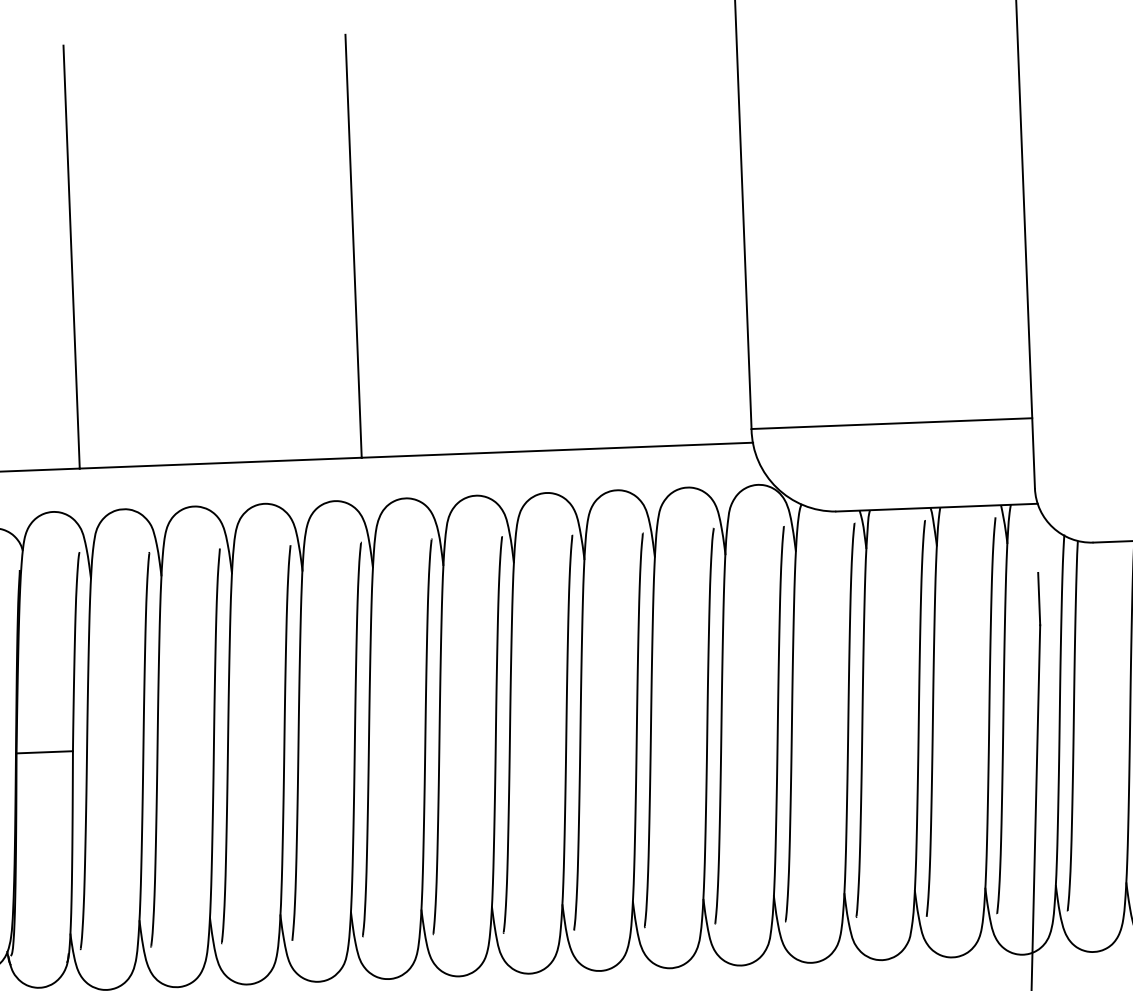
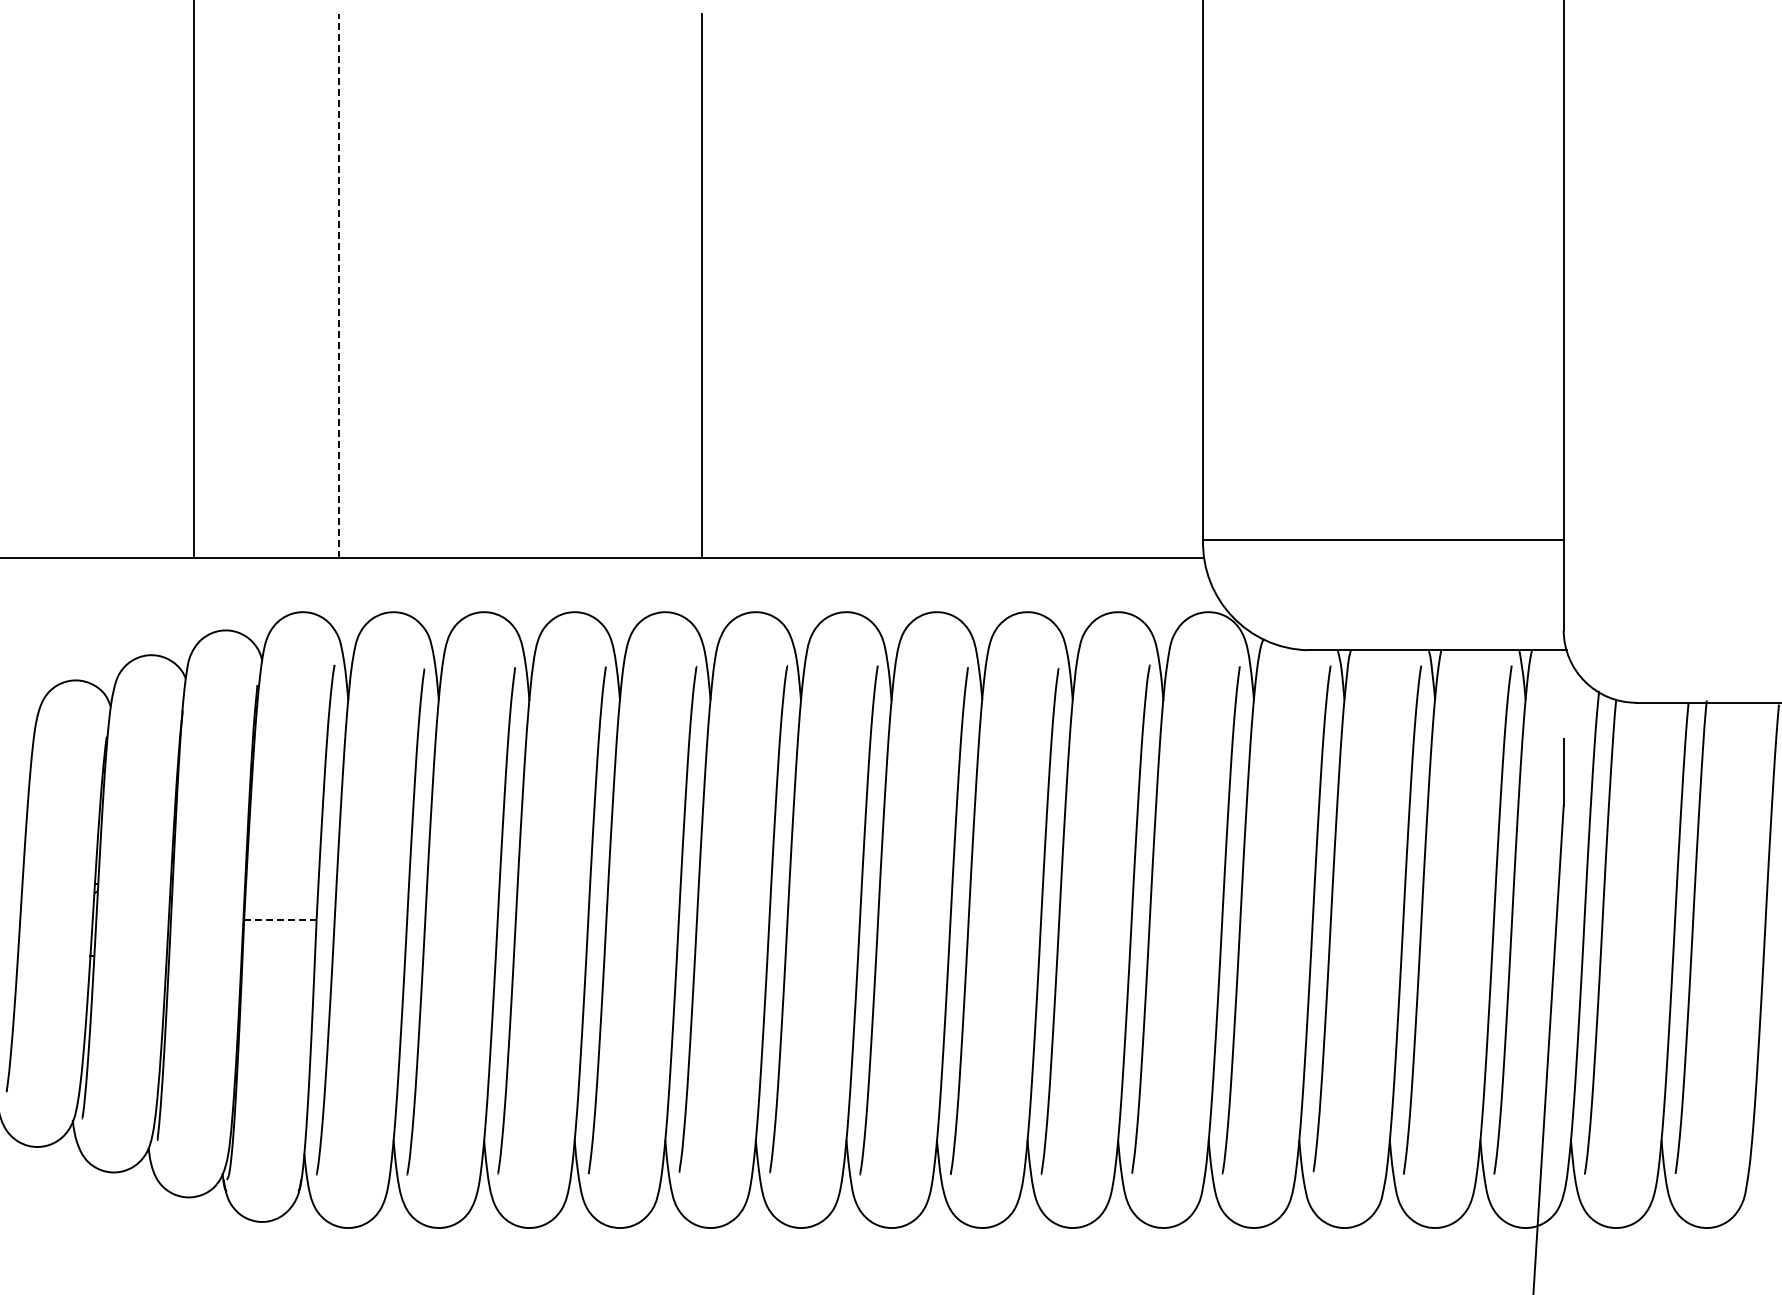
line: (71, 257) -> (339, 286), solid -> dashed
line: (44, 752) -> (279, 920), solid -> dashed

